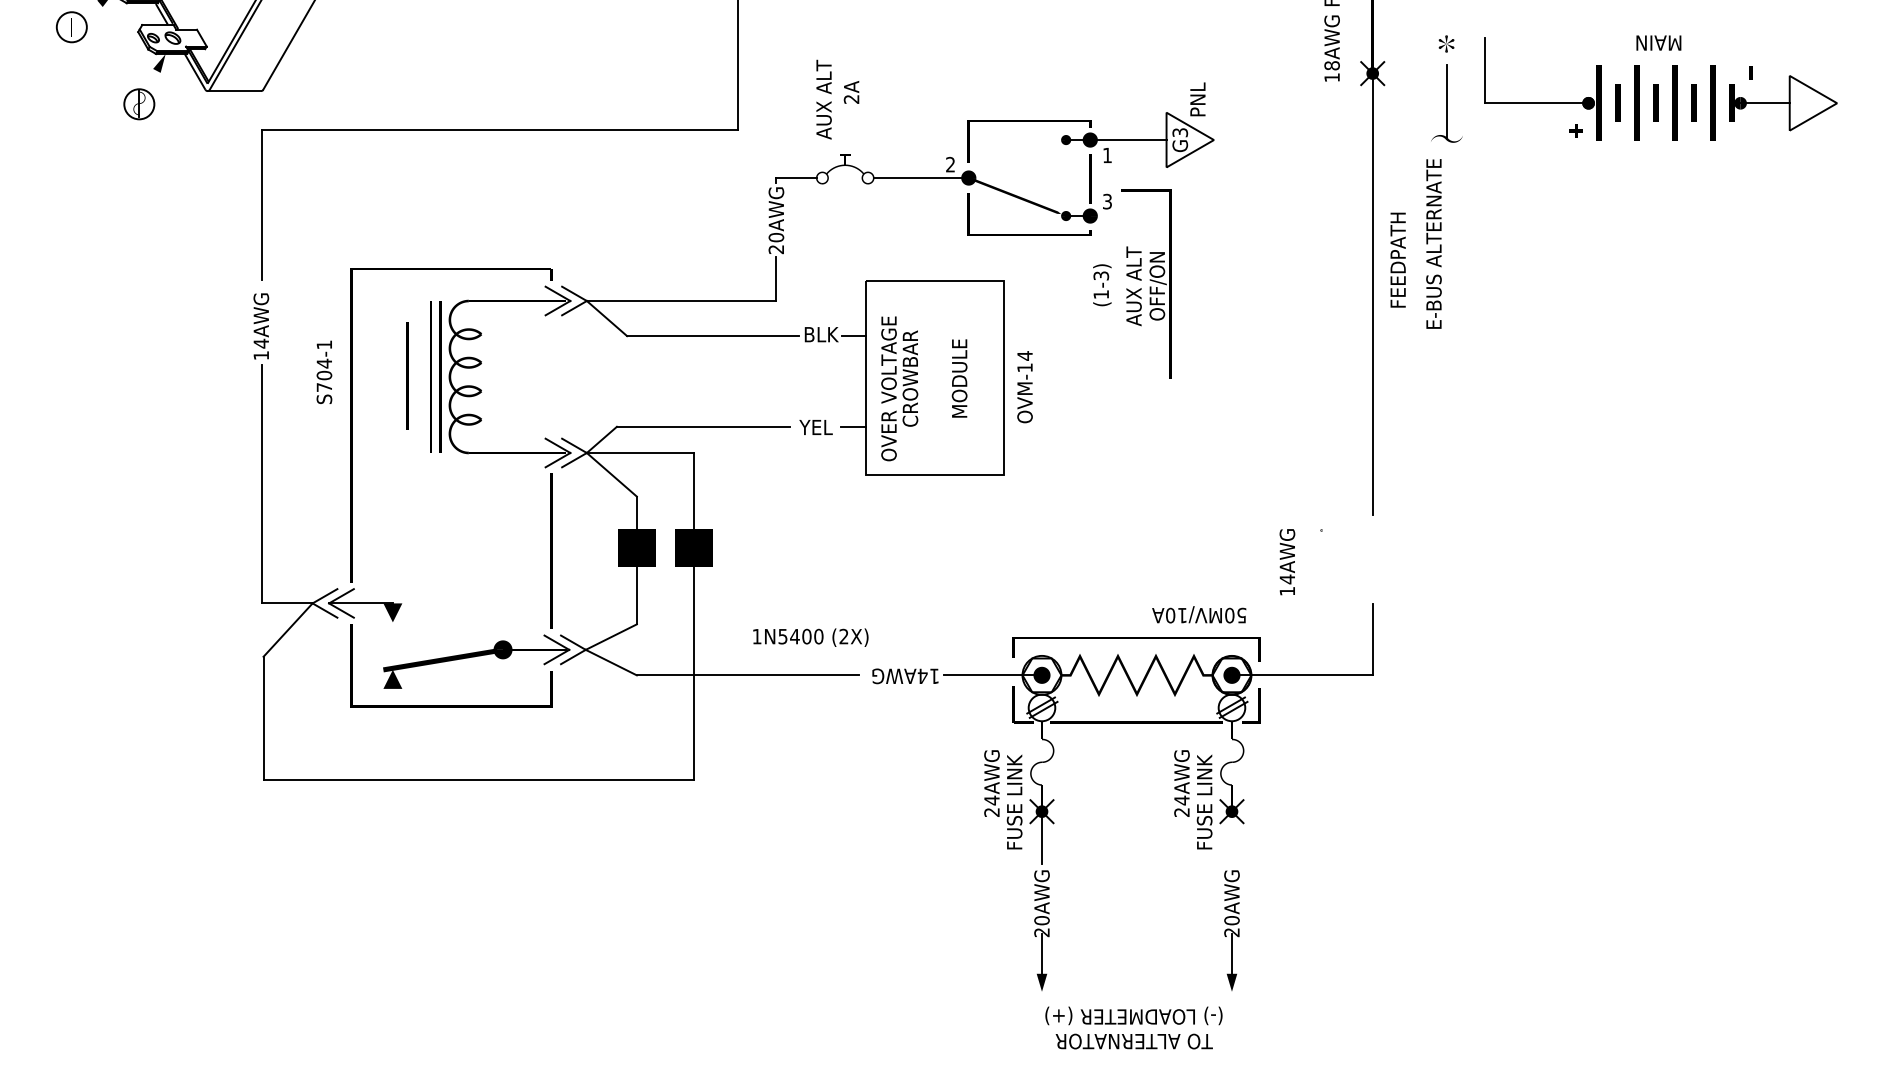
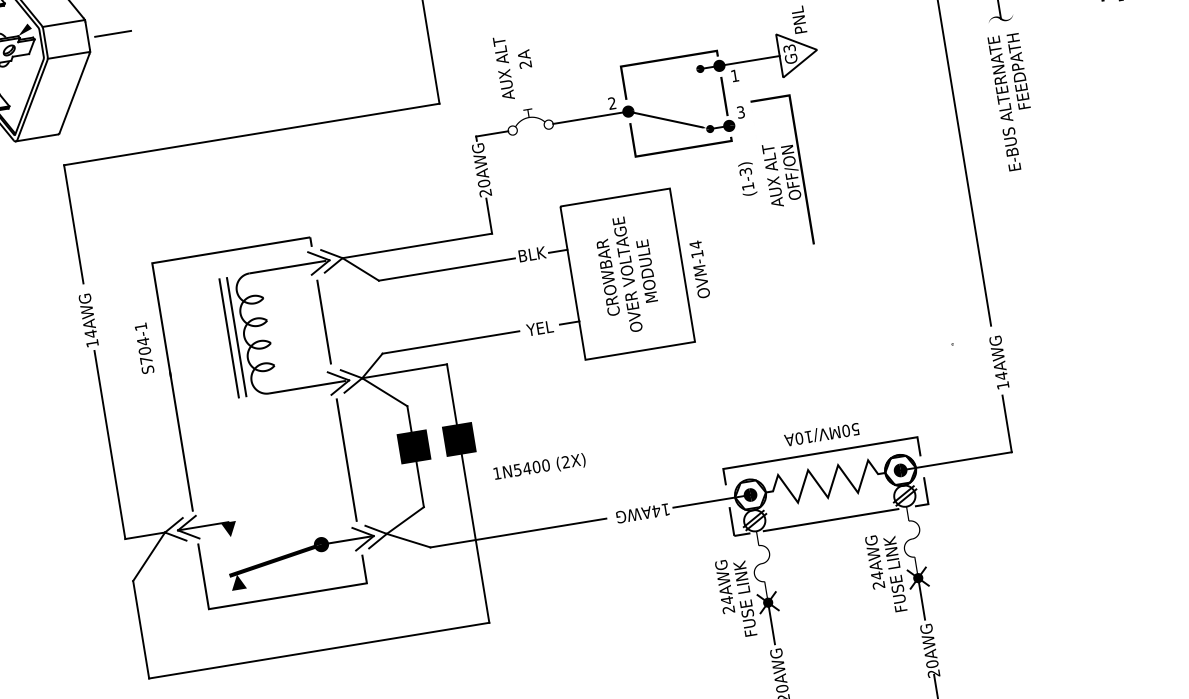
text: (1397, 259) -> (1018, 70), moved
line: (407, 375) -> (324, 321), moved
text: (888, 388) -> (627, 274), moved
text: (1287, 562) -> (999, 362), moved
text: (1199, 614) -> (822, 433), moved
text: (810, 637) -> (539, 467), moved
line: (1231, 837) -> (921, 598), added

